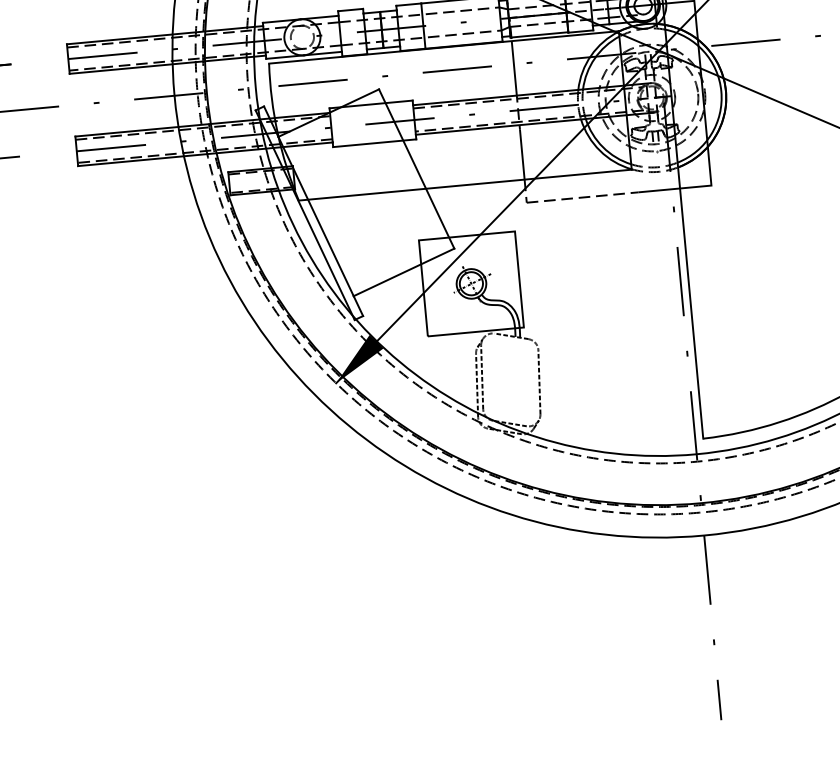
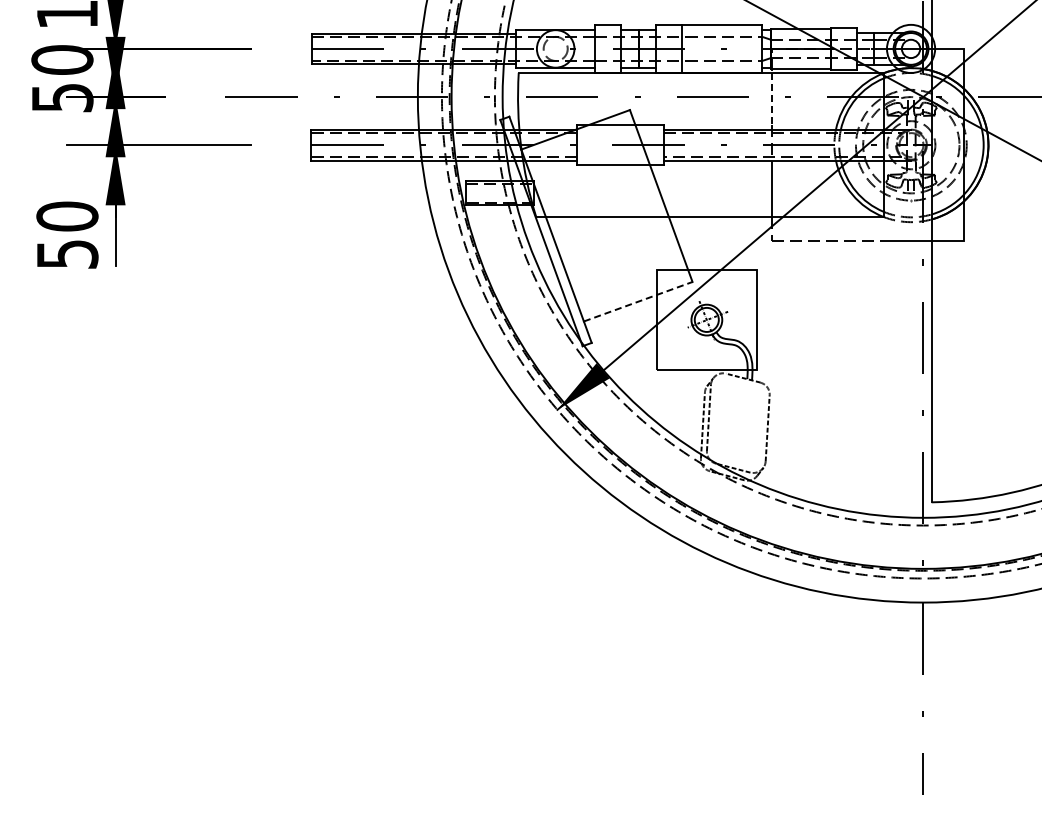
line: (513, 66) -> (771, 99), solid -> dashed
line: (404, 272) -> (638, 301), solid -> dashed

